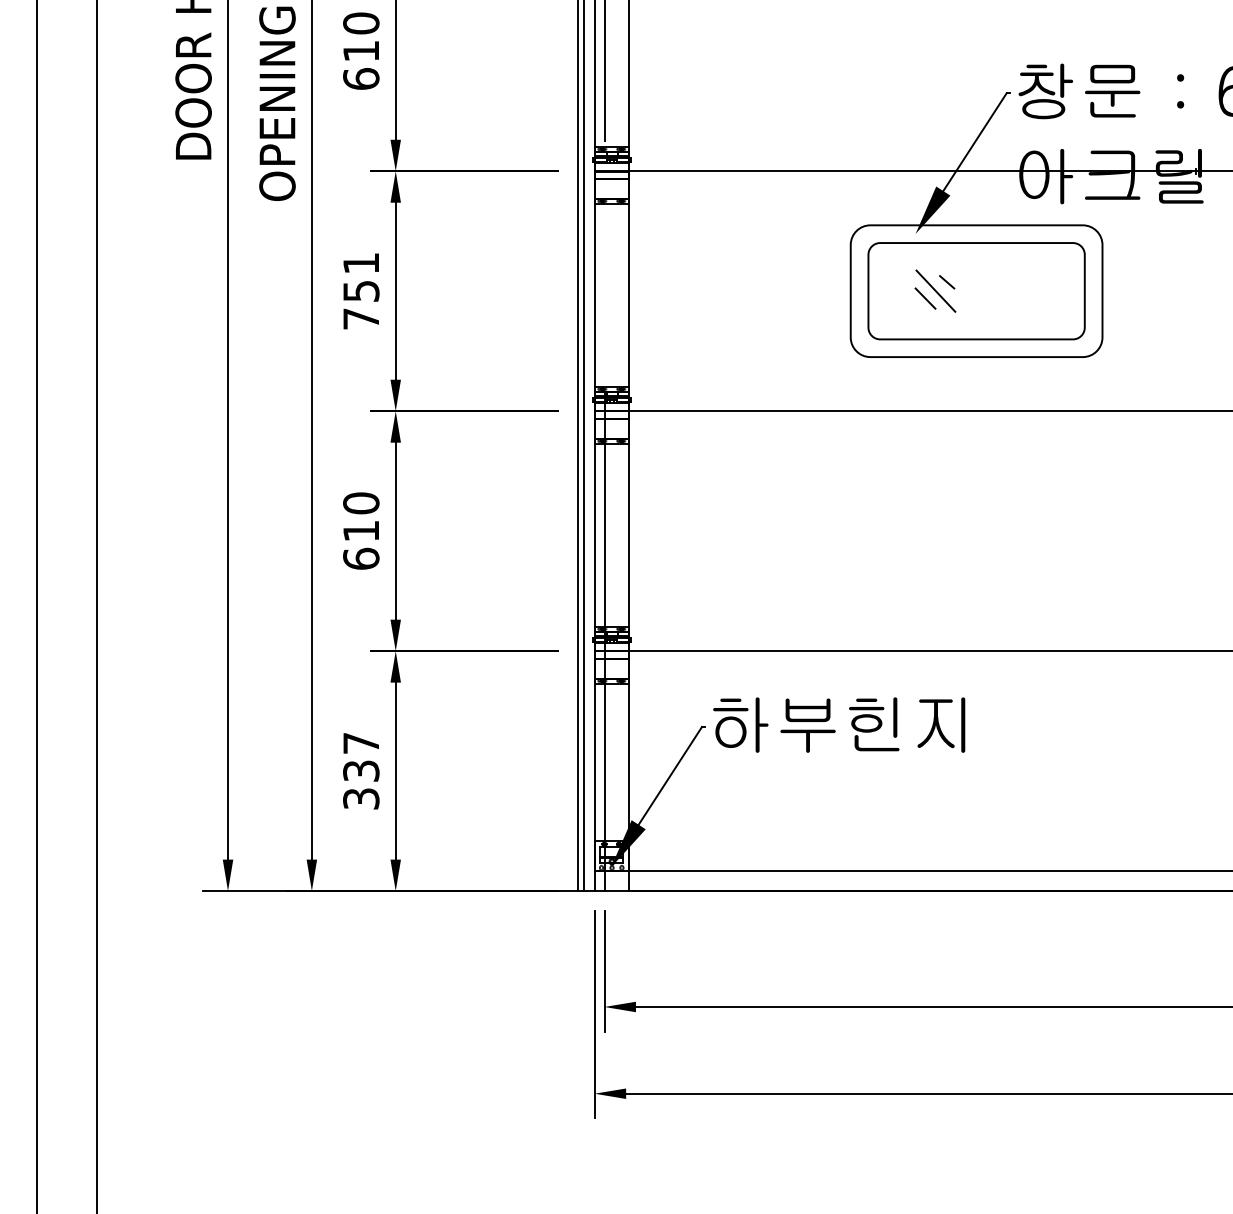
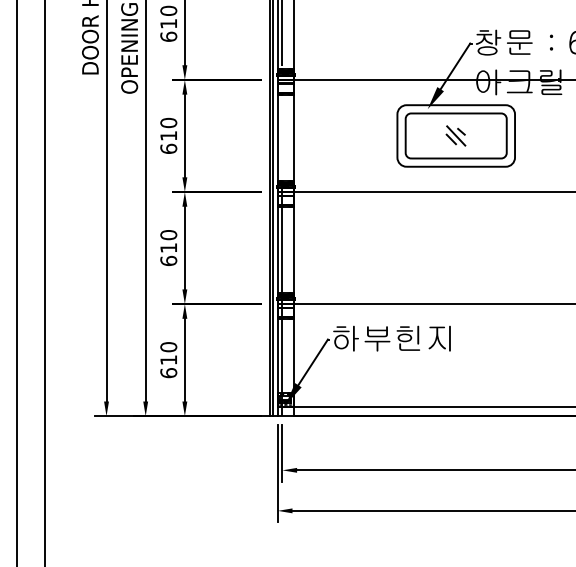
text: (360, 290) -> (168, 135), 751 -> 610
part: (934, 290) -> (455, 135), moved
text: (360, 771) -> (168, 360), 337 -> 610

